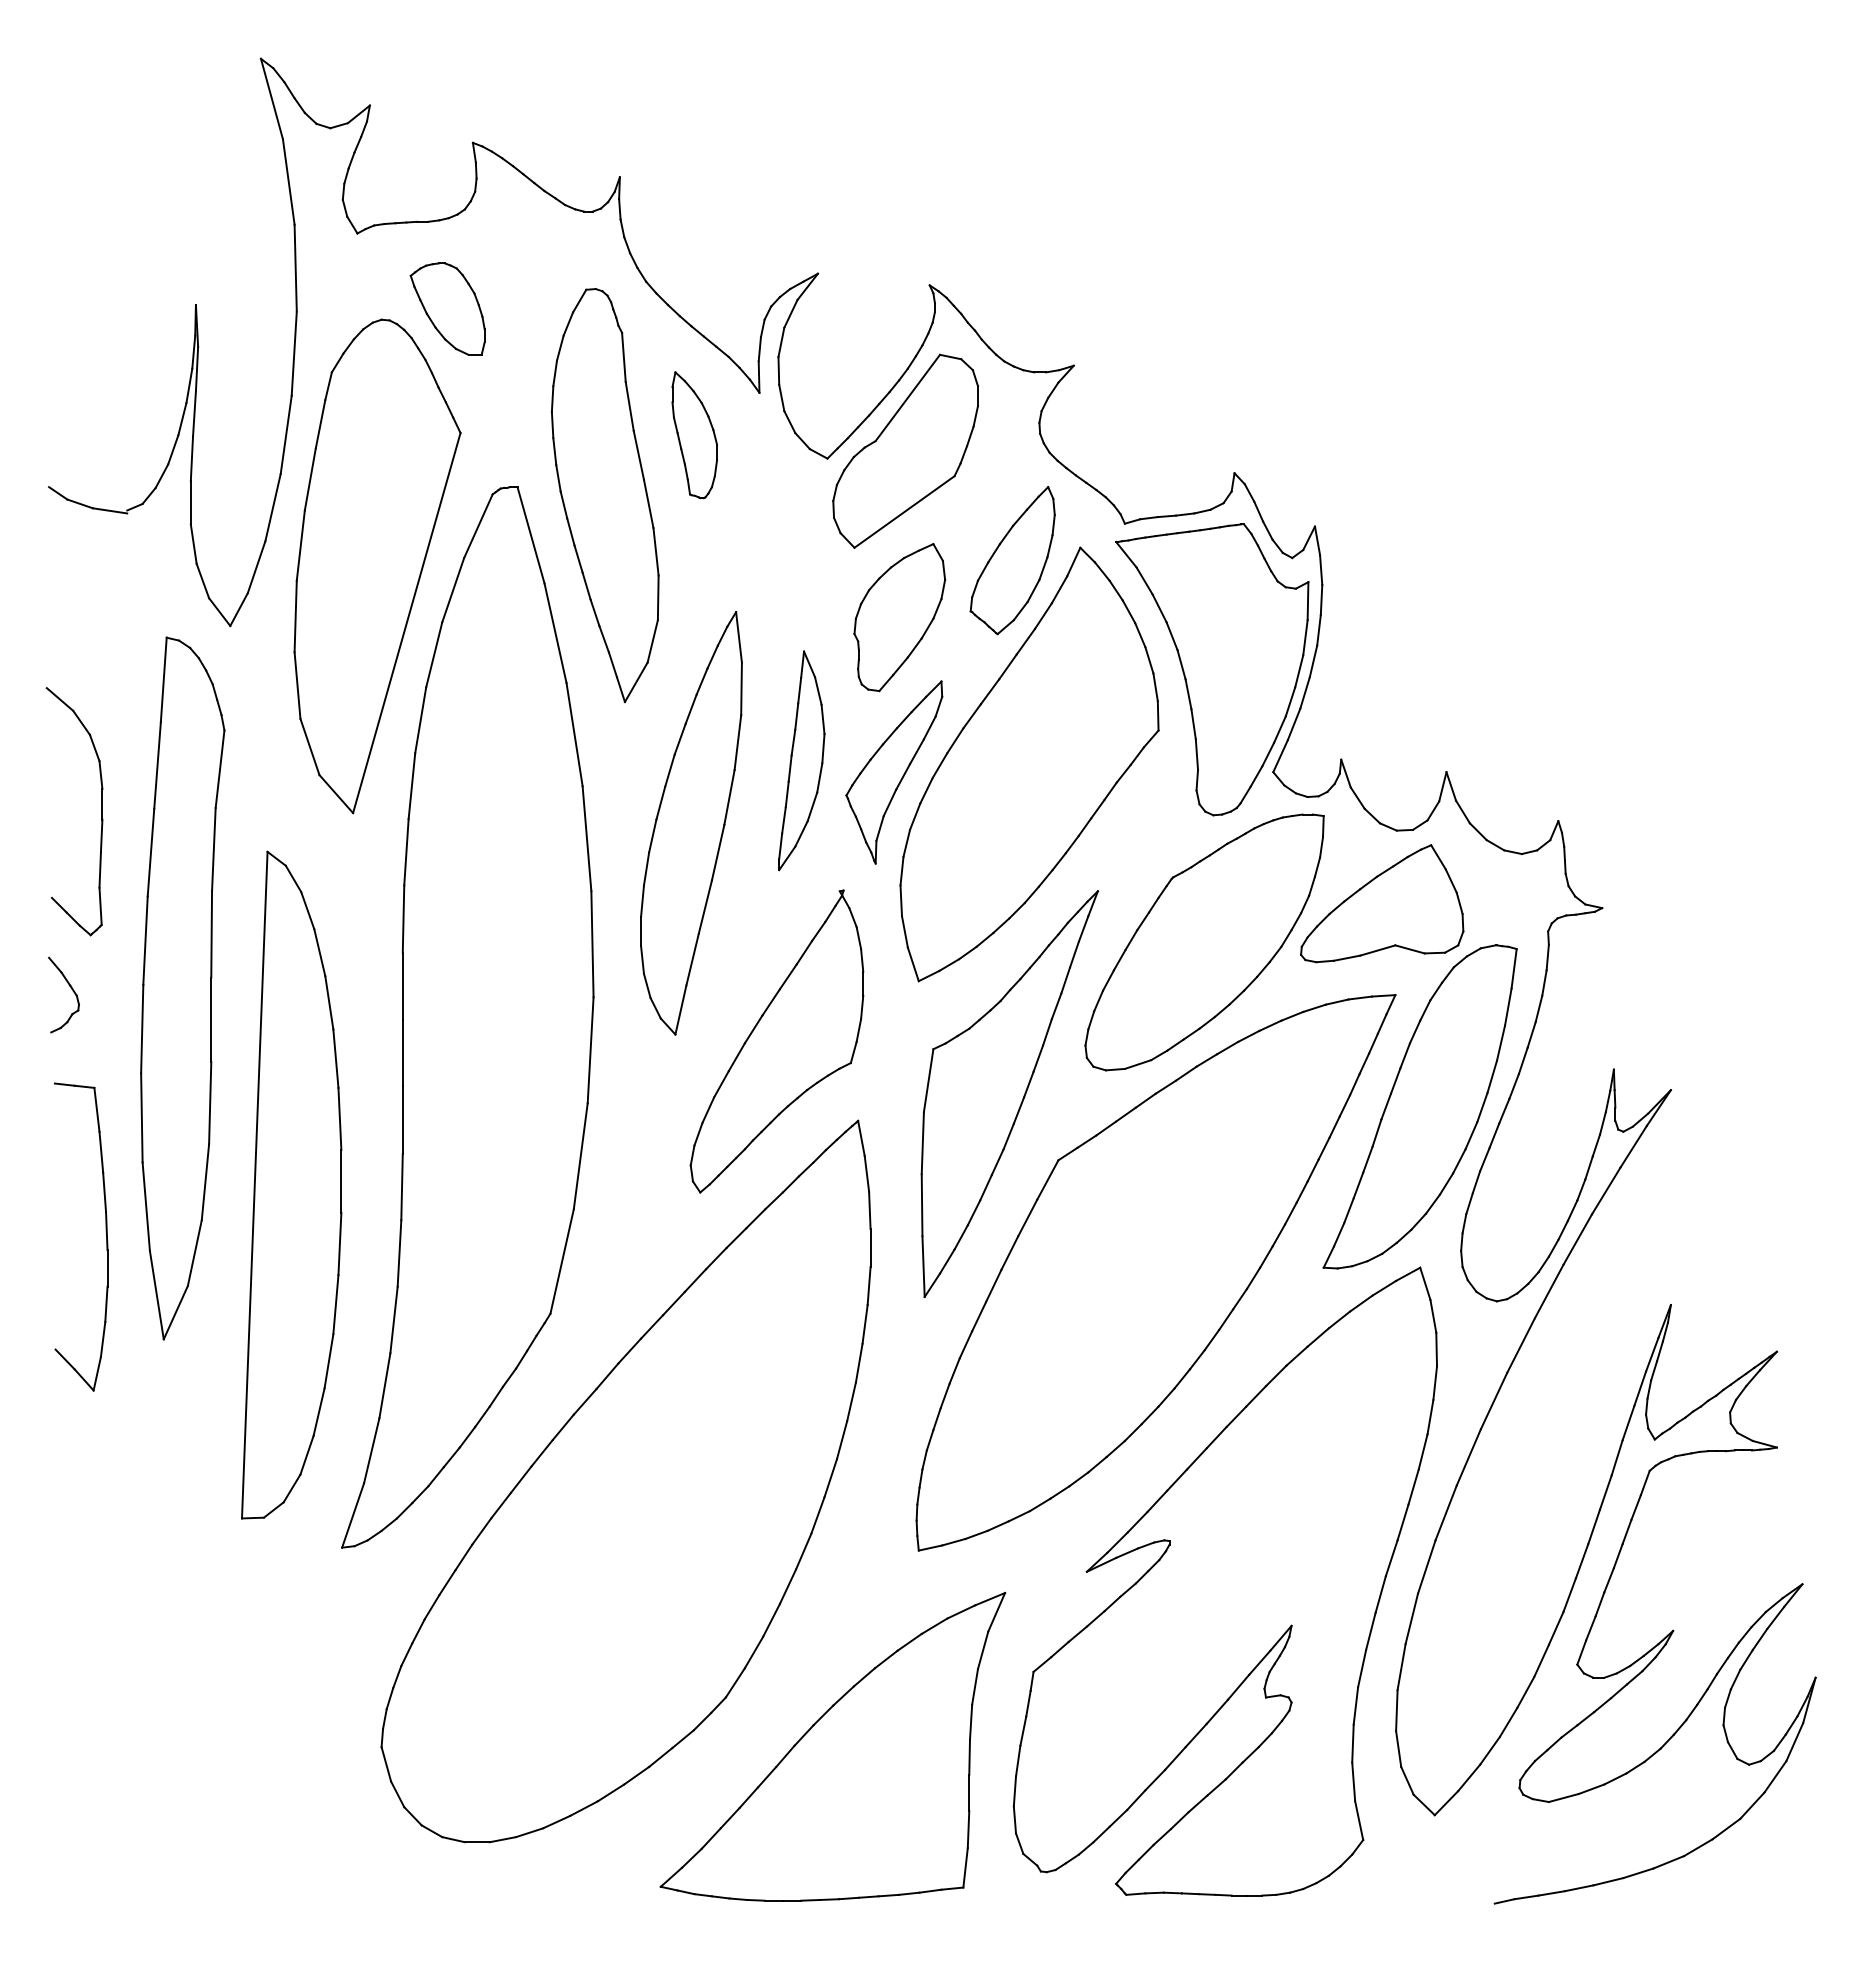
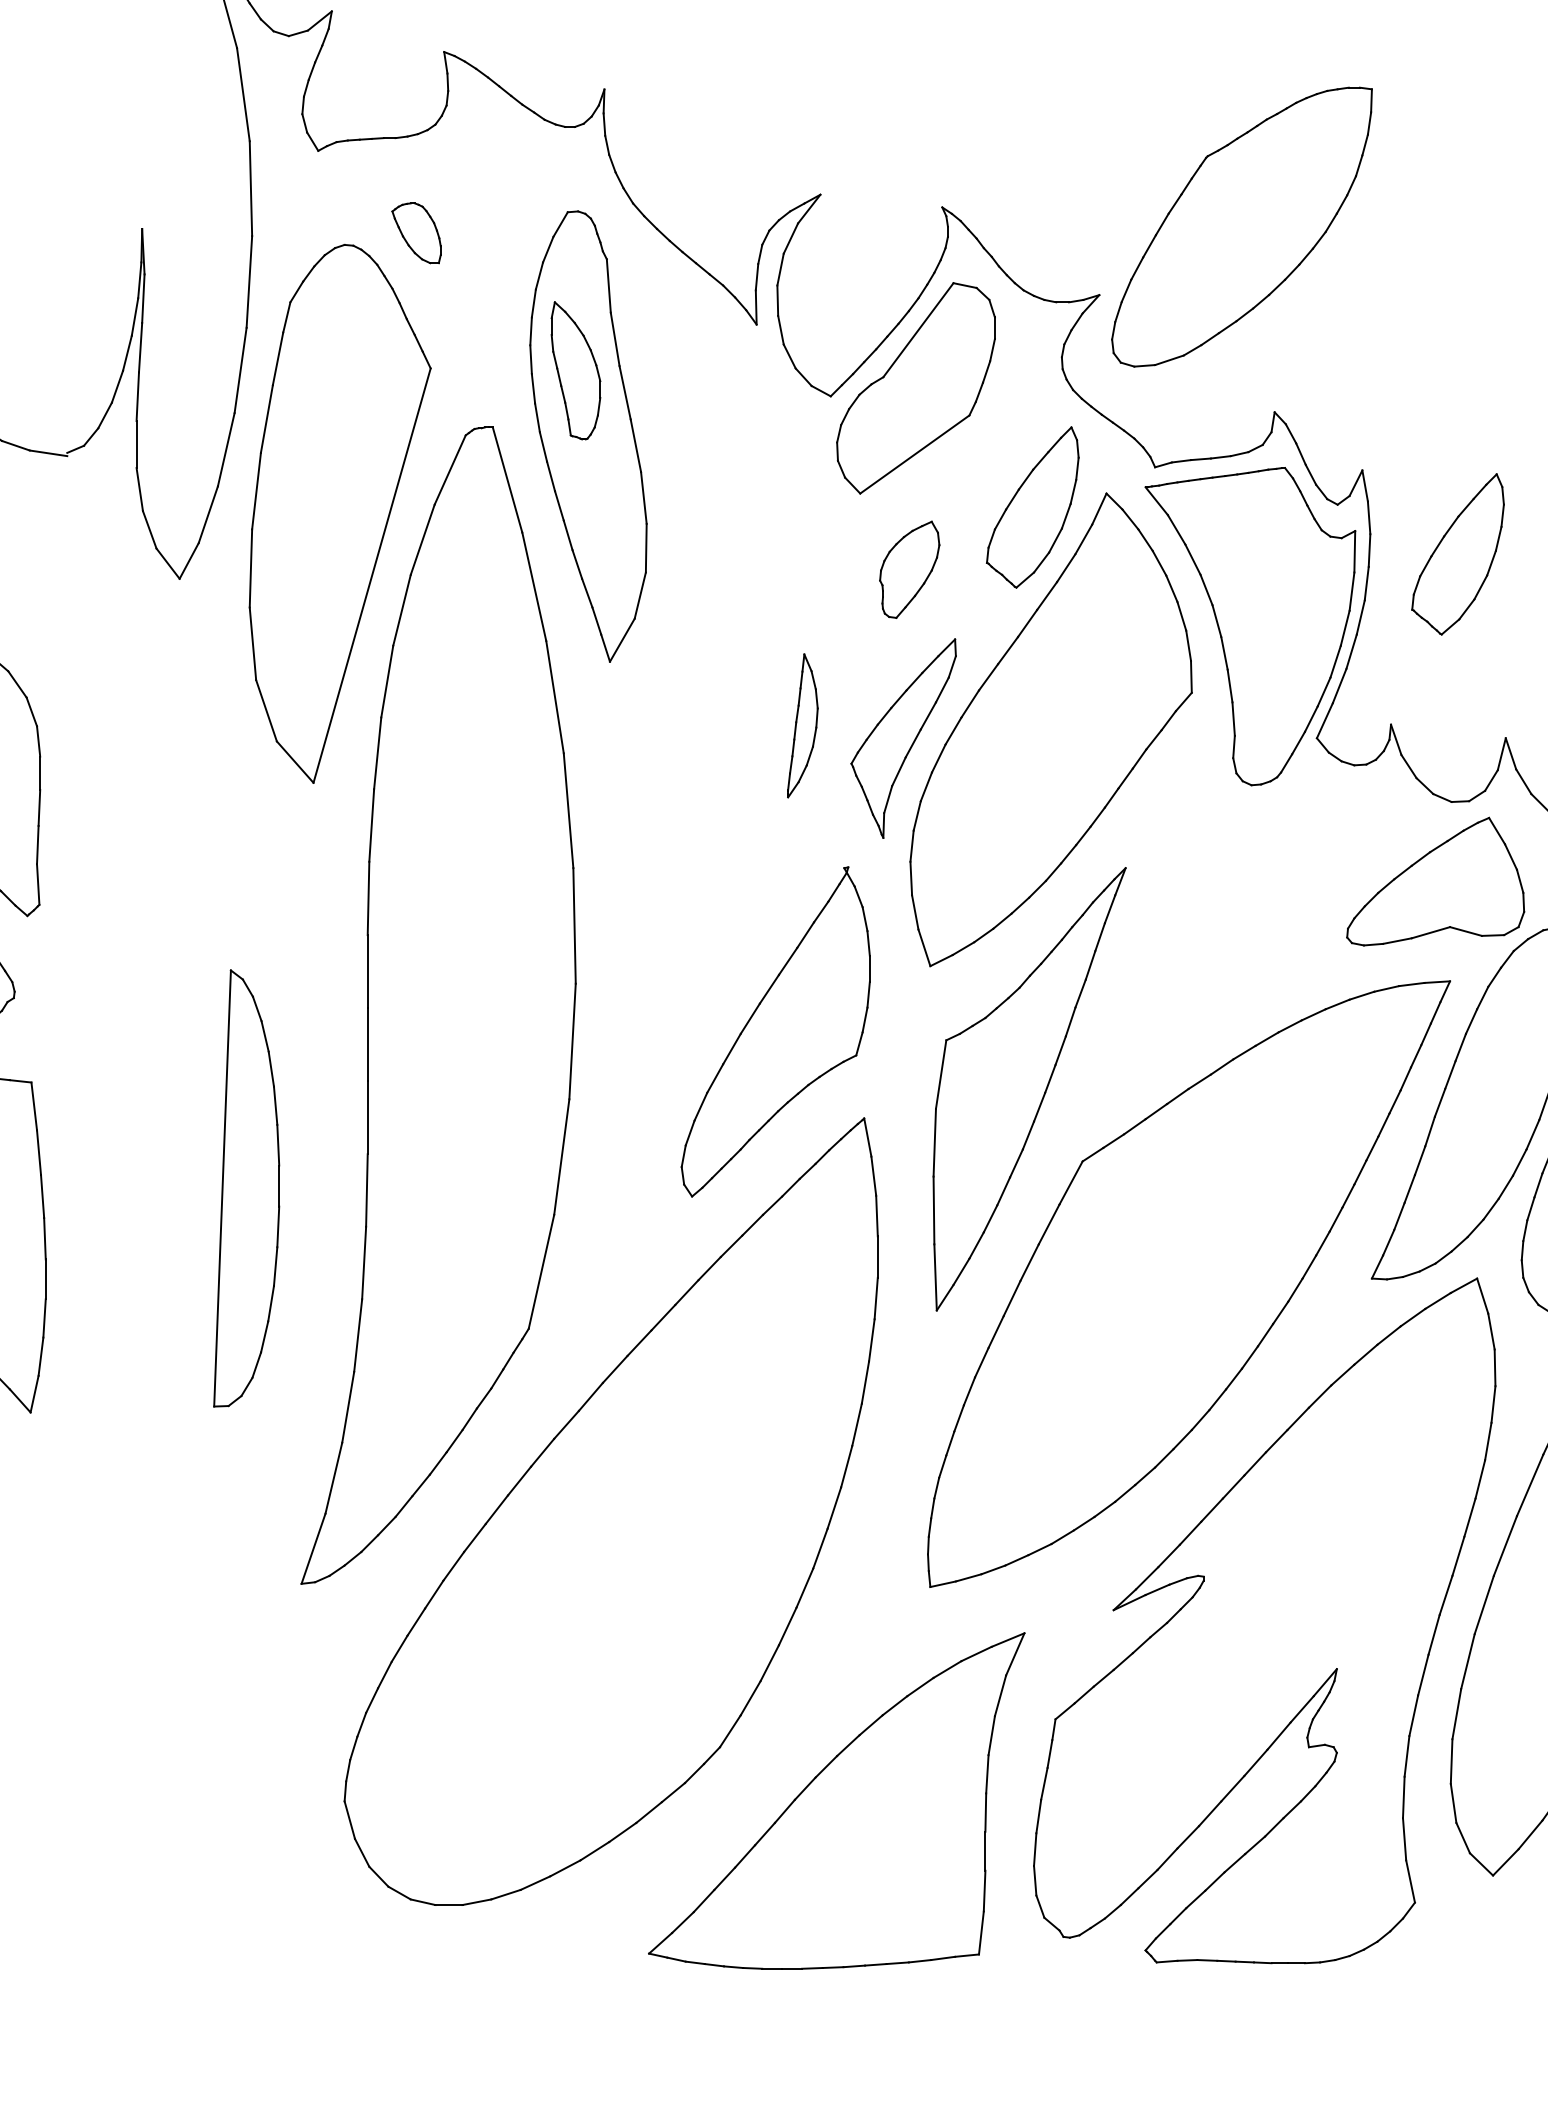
part: (447, 308) -> (416, 232), size x0.6
part: (694, 435) -> (575, 371), moved
part: (1402, 603) -> (1457, 554), added
part: (899, 617) -> (909, 569), size x0.6
part: (801, 760) -> (802, 725), size x0.6
part: (691, 823) -> (682, 794), removed
part: (1204, 942) -> (1241, 227), moved
part: (182, 988) -> (127, 974), removed
part: (291, 1184) -> (246, 1187), size x0.6

